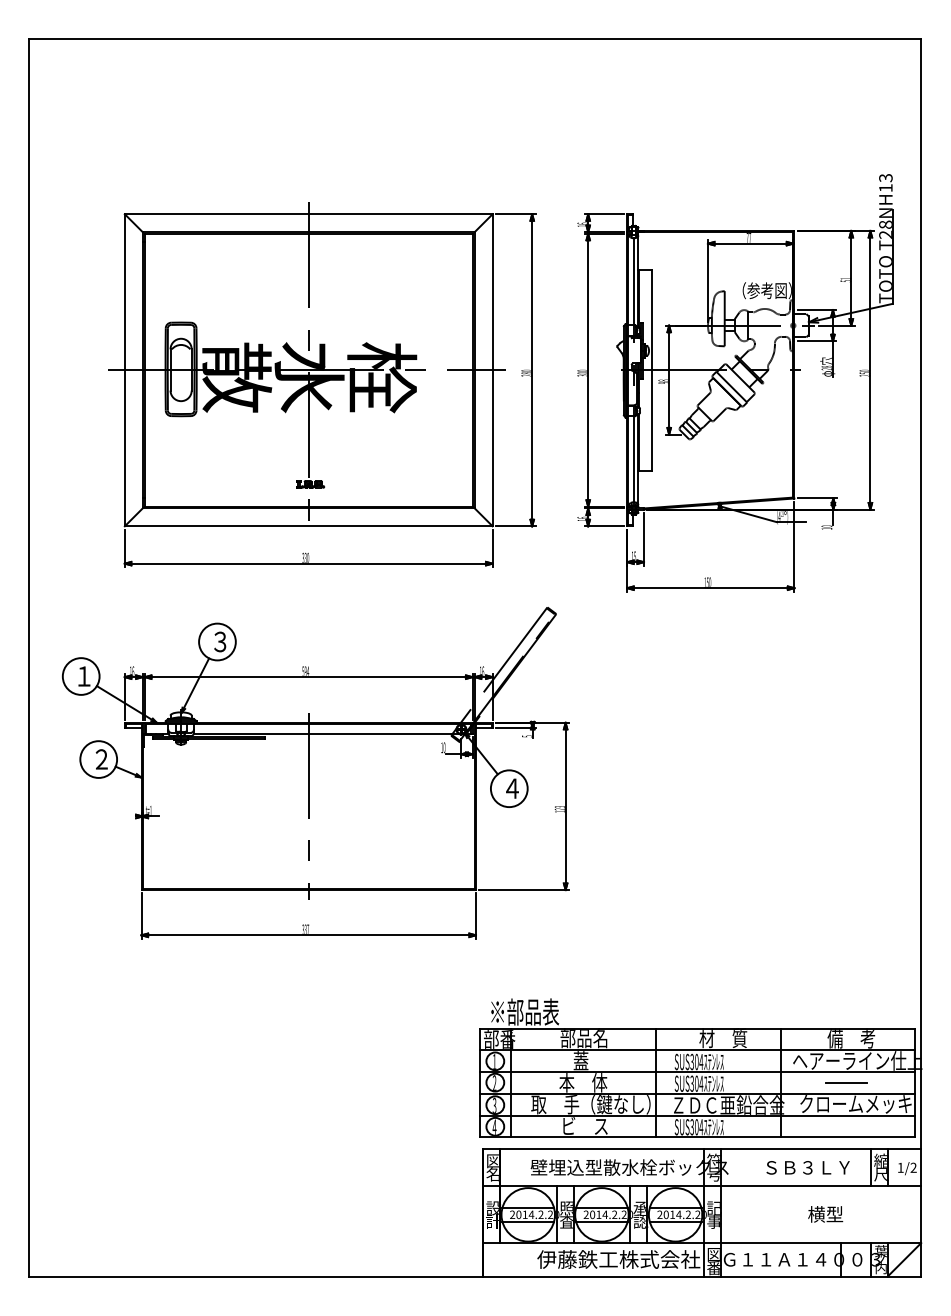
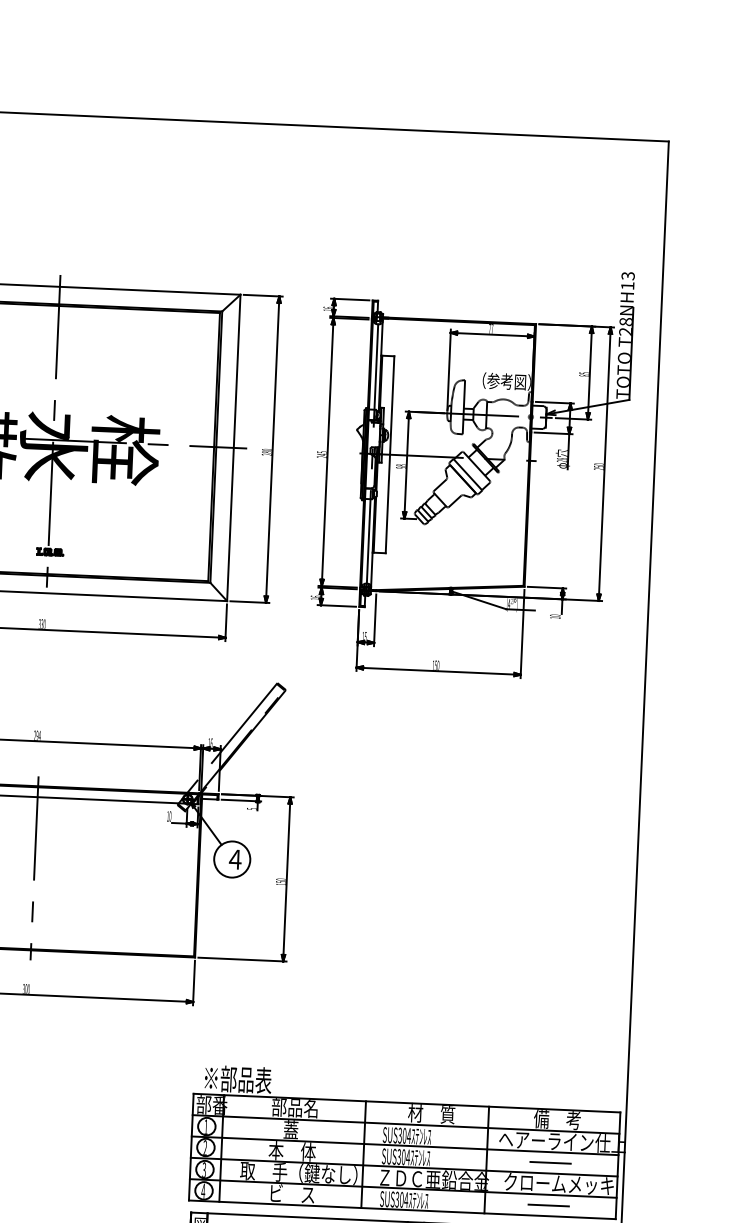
text: (844, 279) -> (583, 373), 51 -> 85
text: (581, 372) -> (320, 453), 300 -> 245
text: (303, 671) -> (35, 735), 594 -> 294
text: (559, 808) -> (280, 881), 123 -> 150
text: (306, 928) -> (27, 988), 337 -> 300
line: (846, 1125) -> (548, 1204), added

